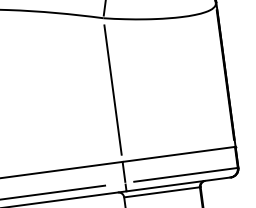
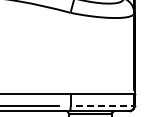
line: (112, 89) -> (70, 53), removed
line: (187, 175) -> (105, 106), solid -> dashed

